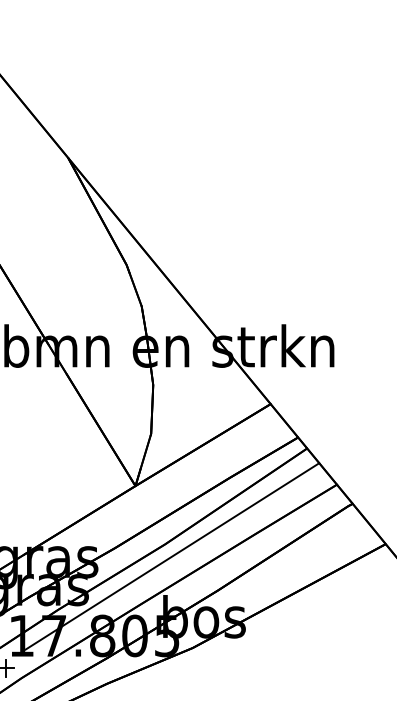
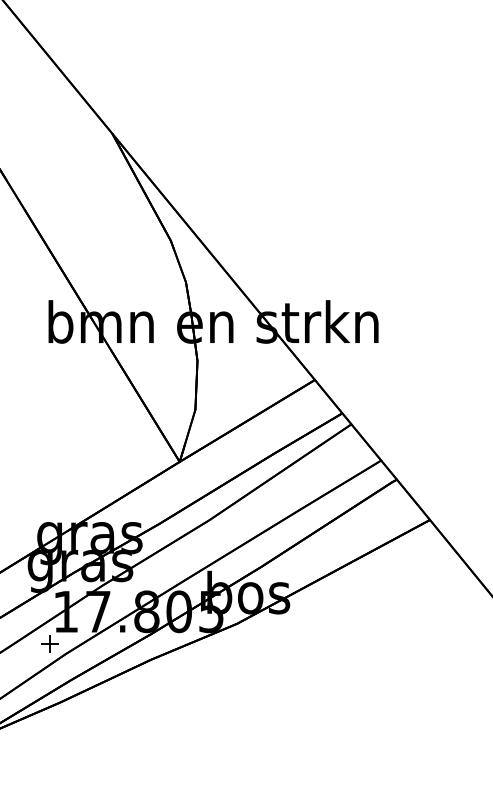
line: (172, 556) -> (216, 532), removed

